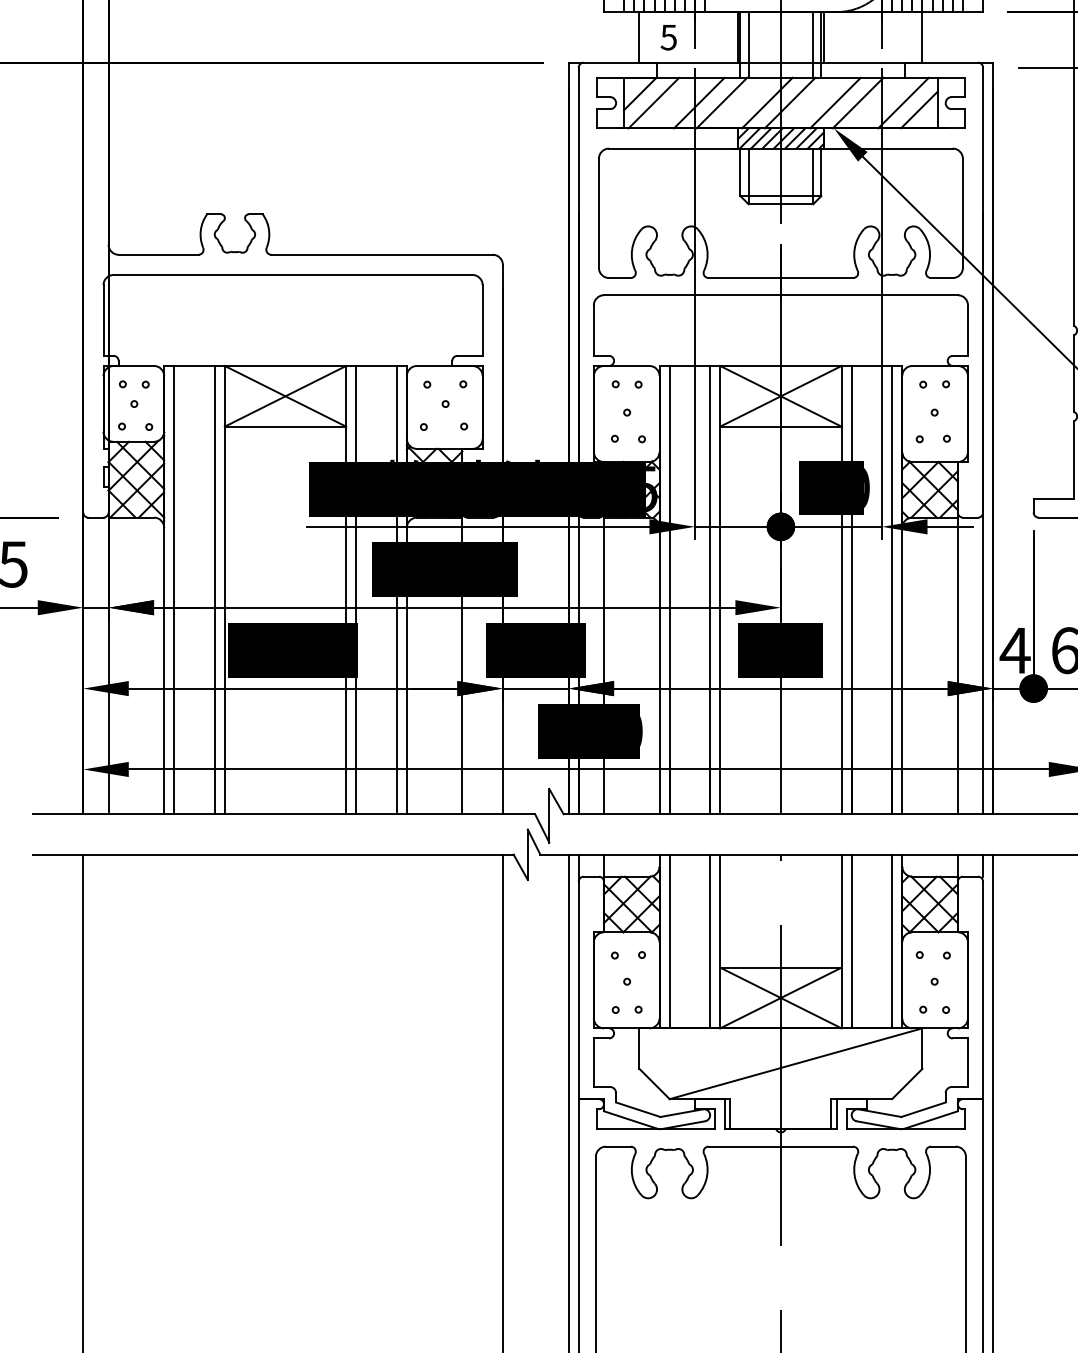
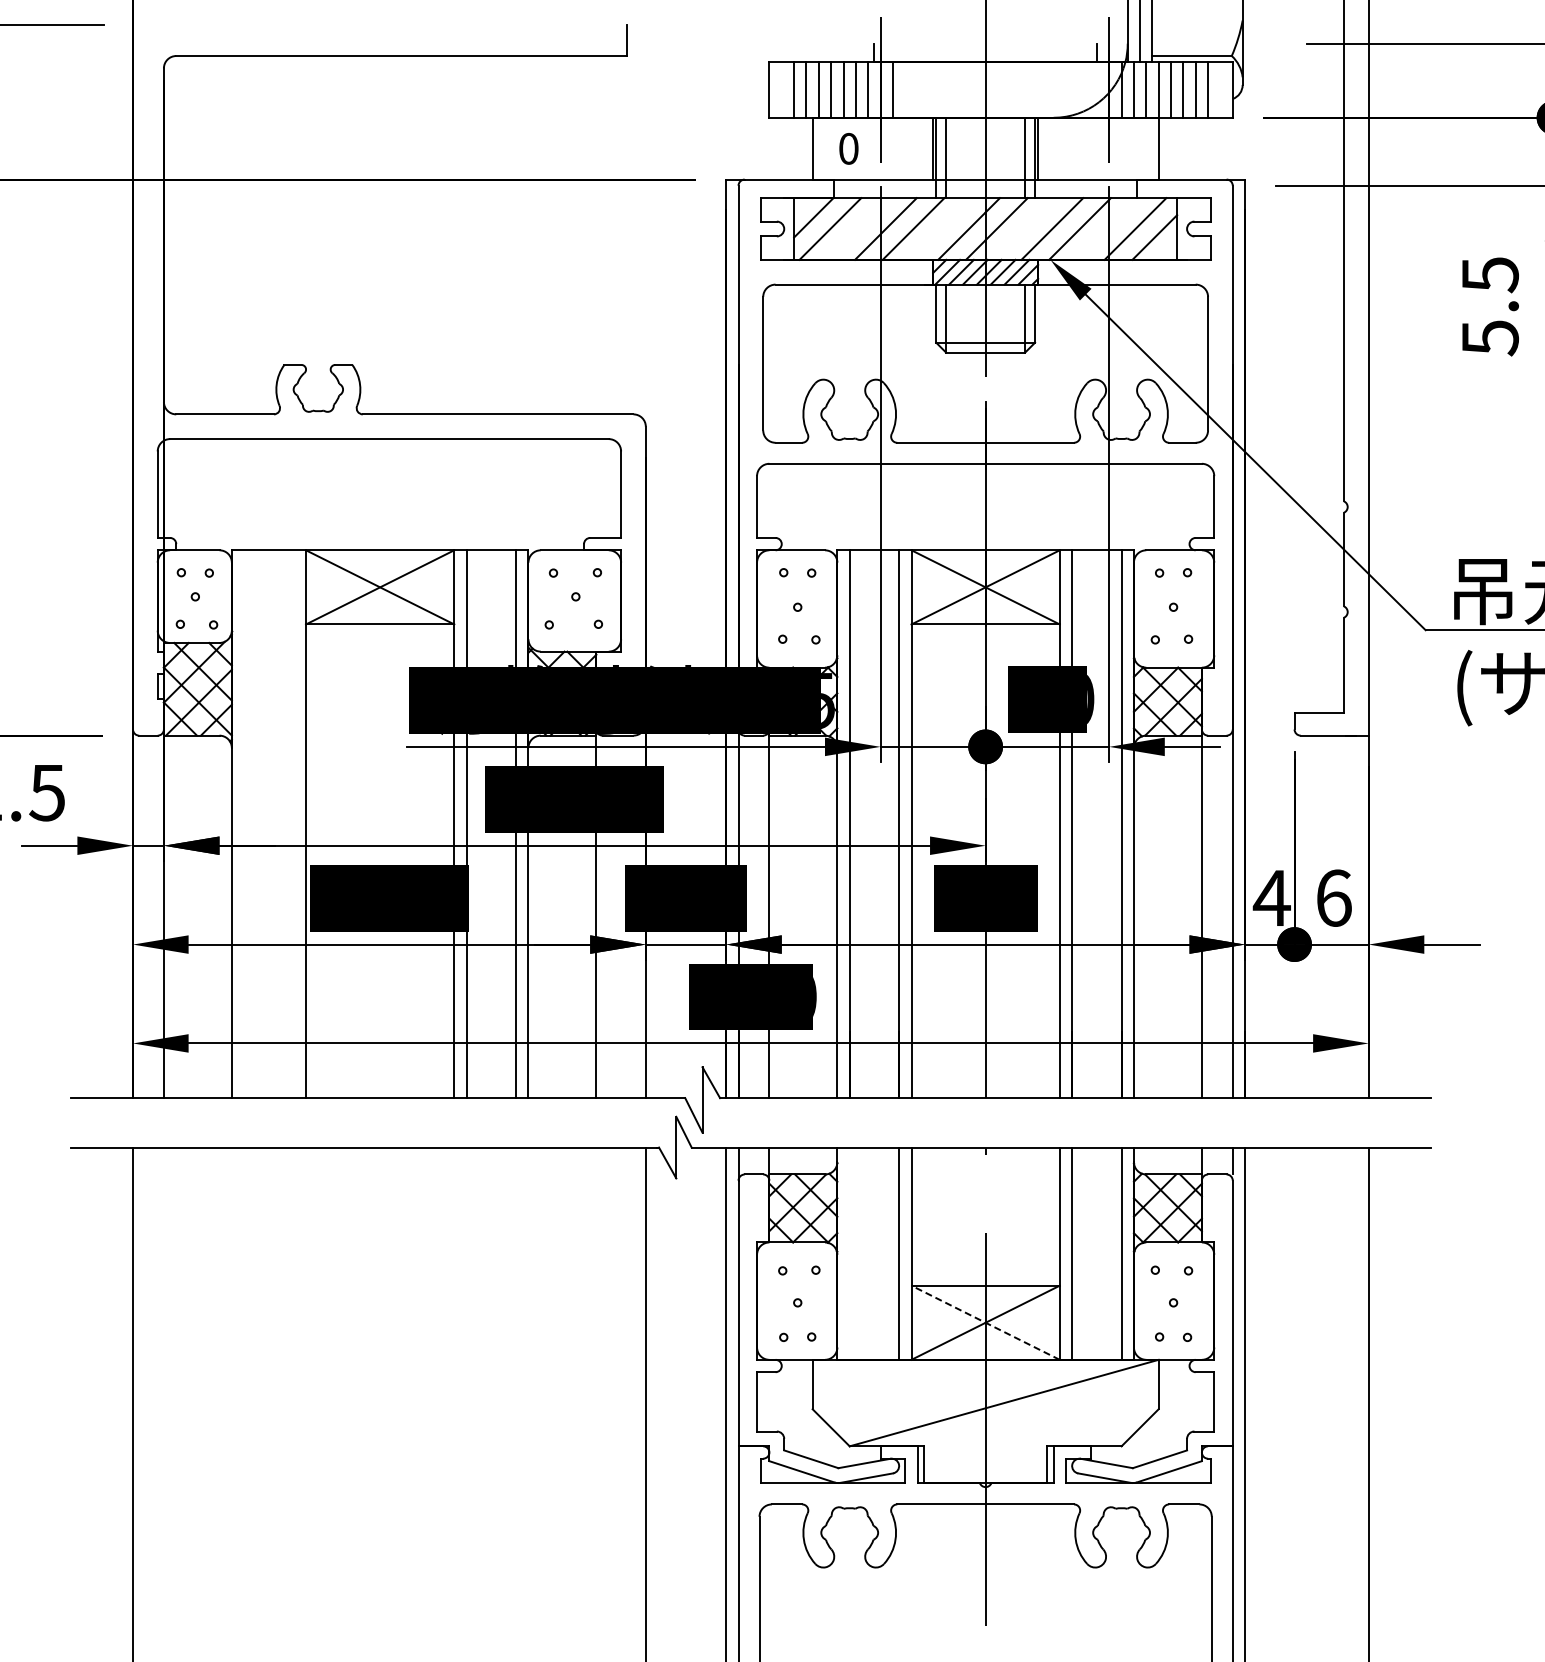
text: (668, 37) -> (848, 148), 5 -> 0
line: (174, 590) -> (244, 824), removed
line: (214, 590) -> (293, 824), removed
line: (669, 941) -> (849, 1253), removed
line: (780, 997) -> (985, 1322), solid -> dashed

